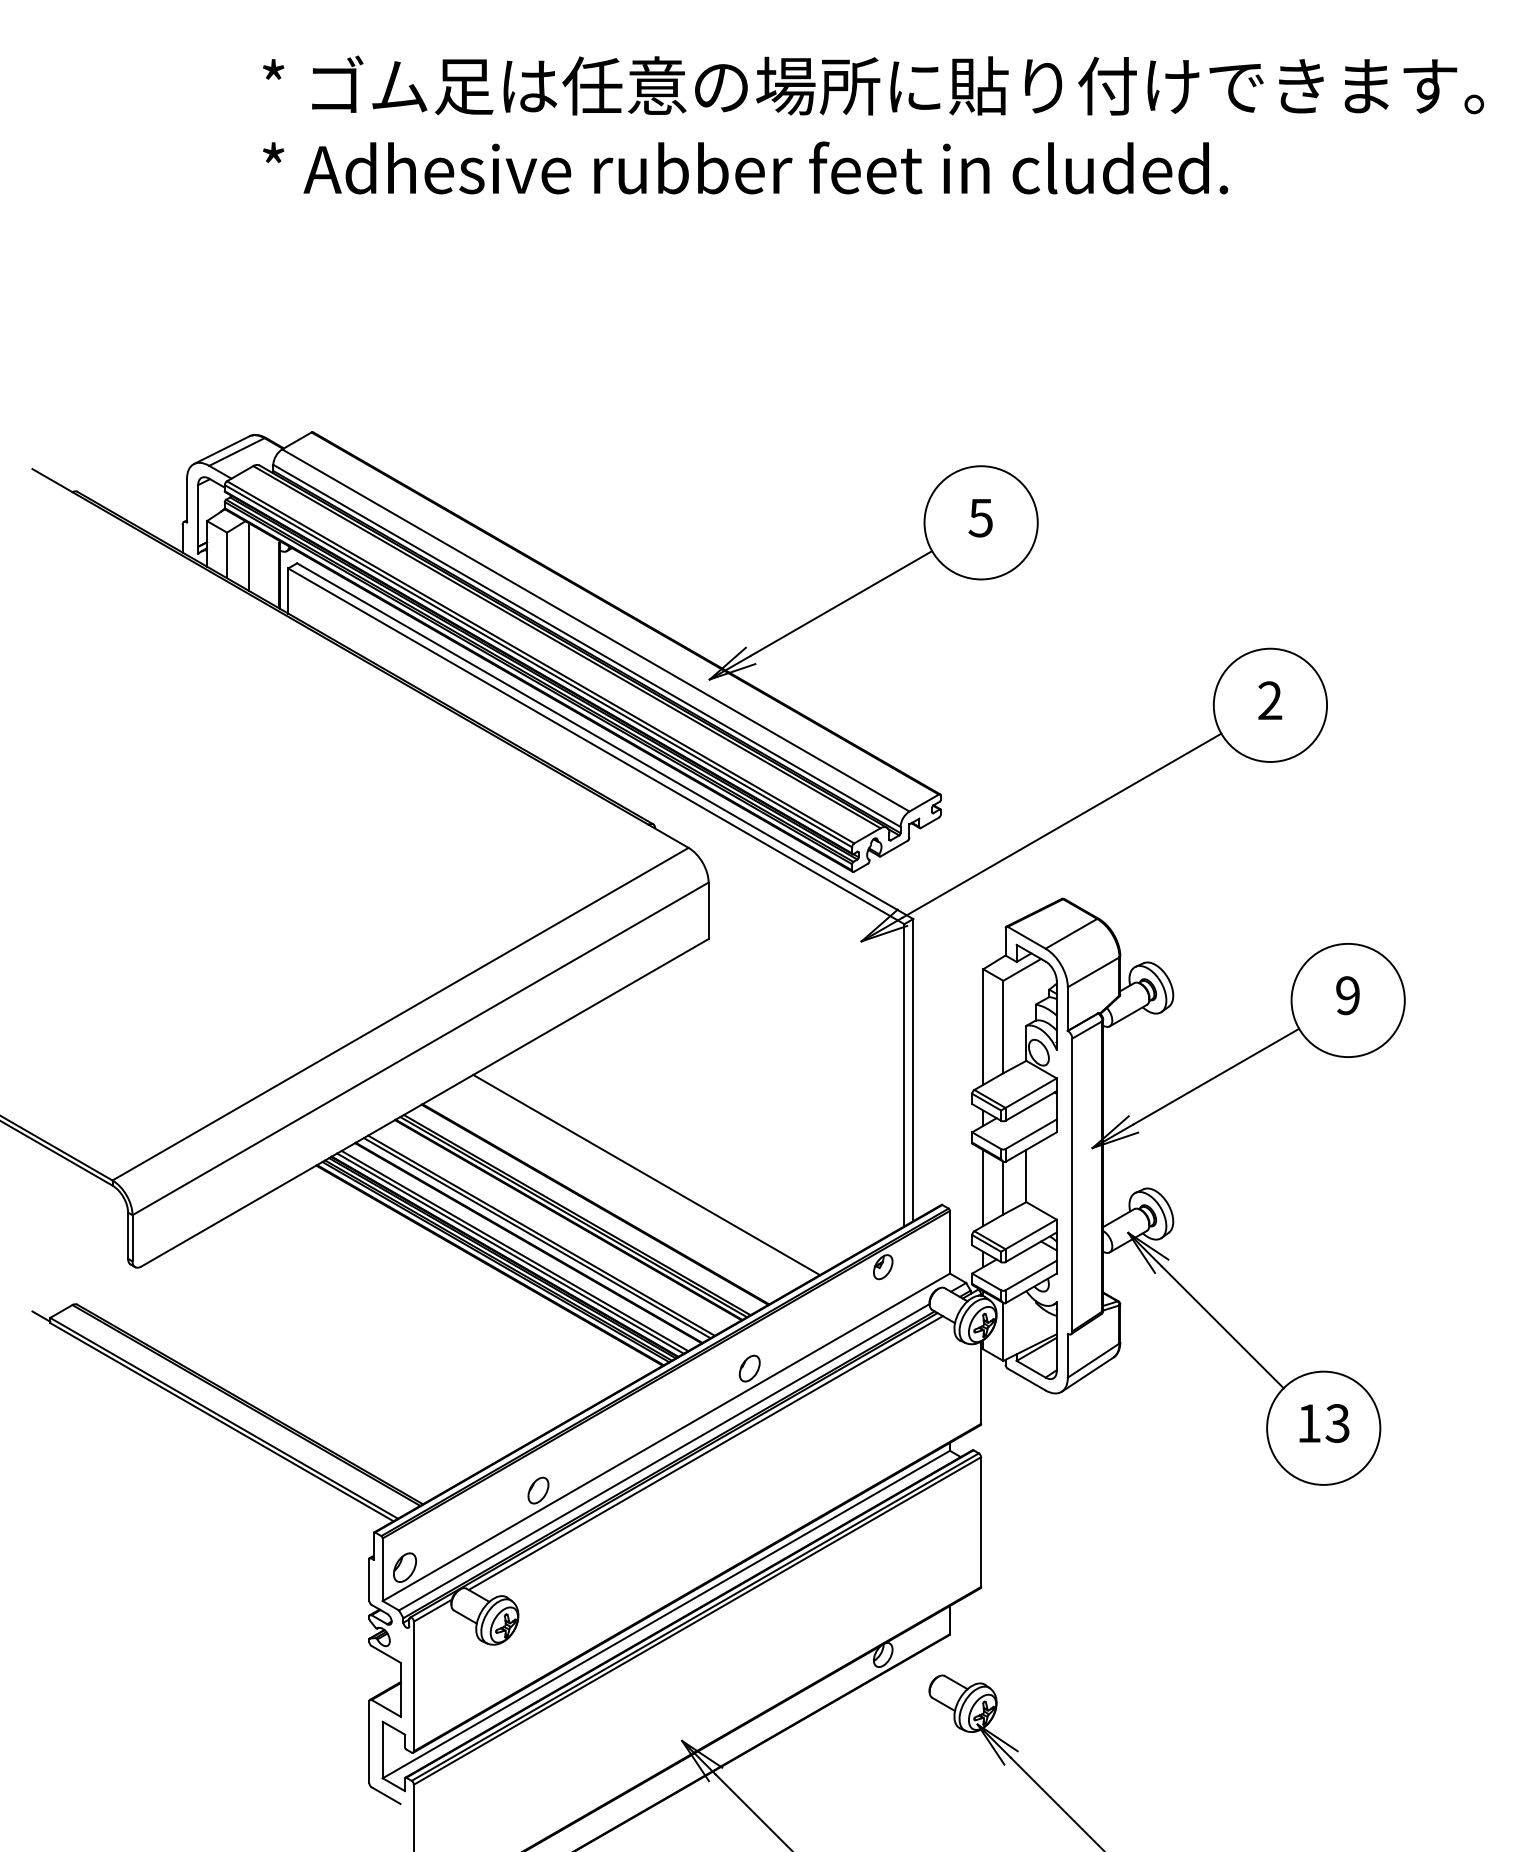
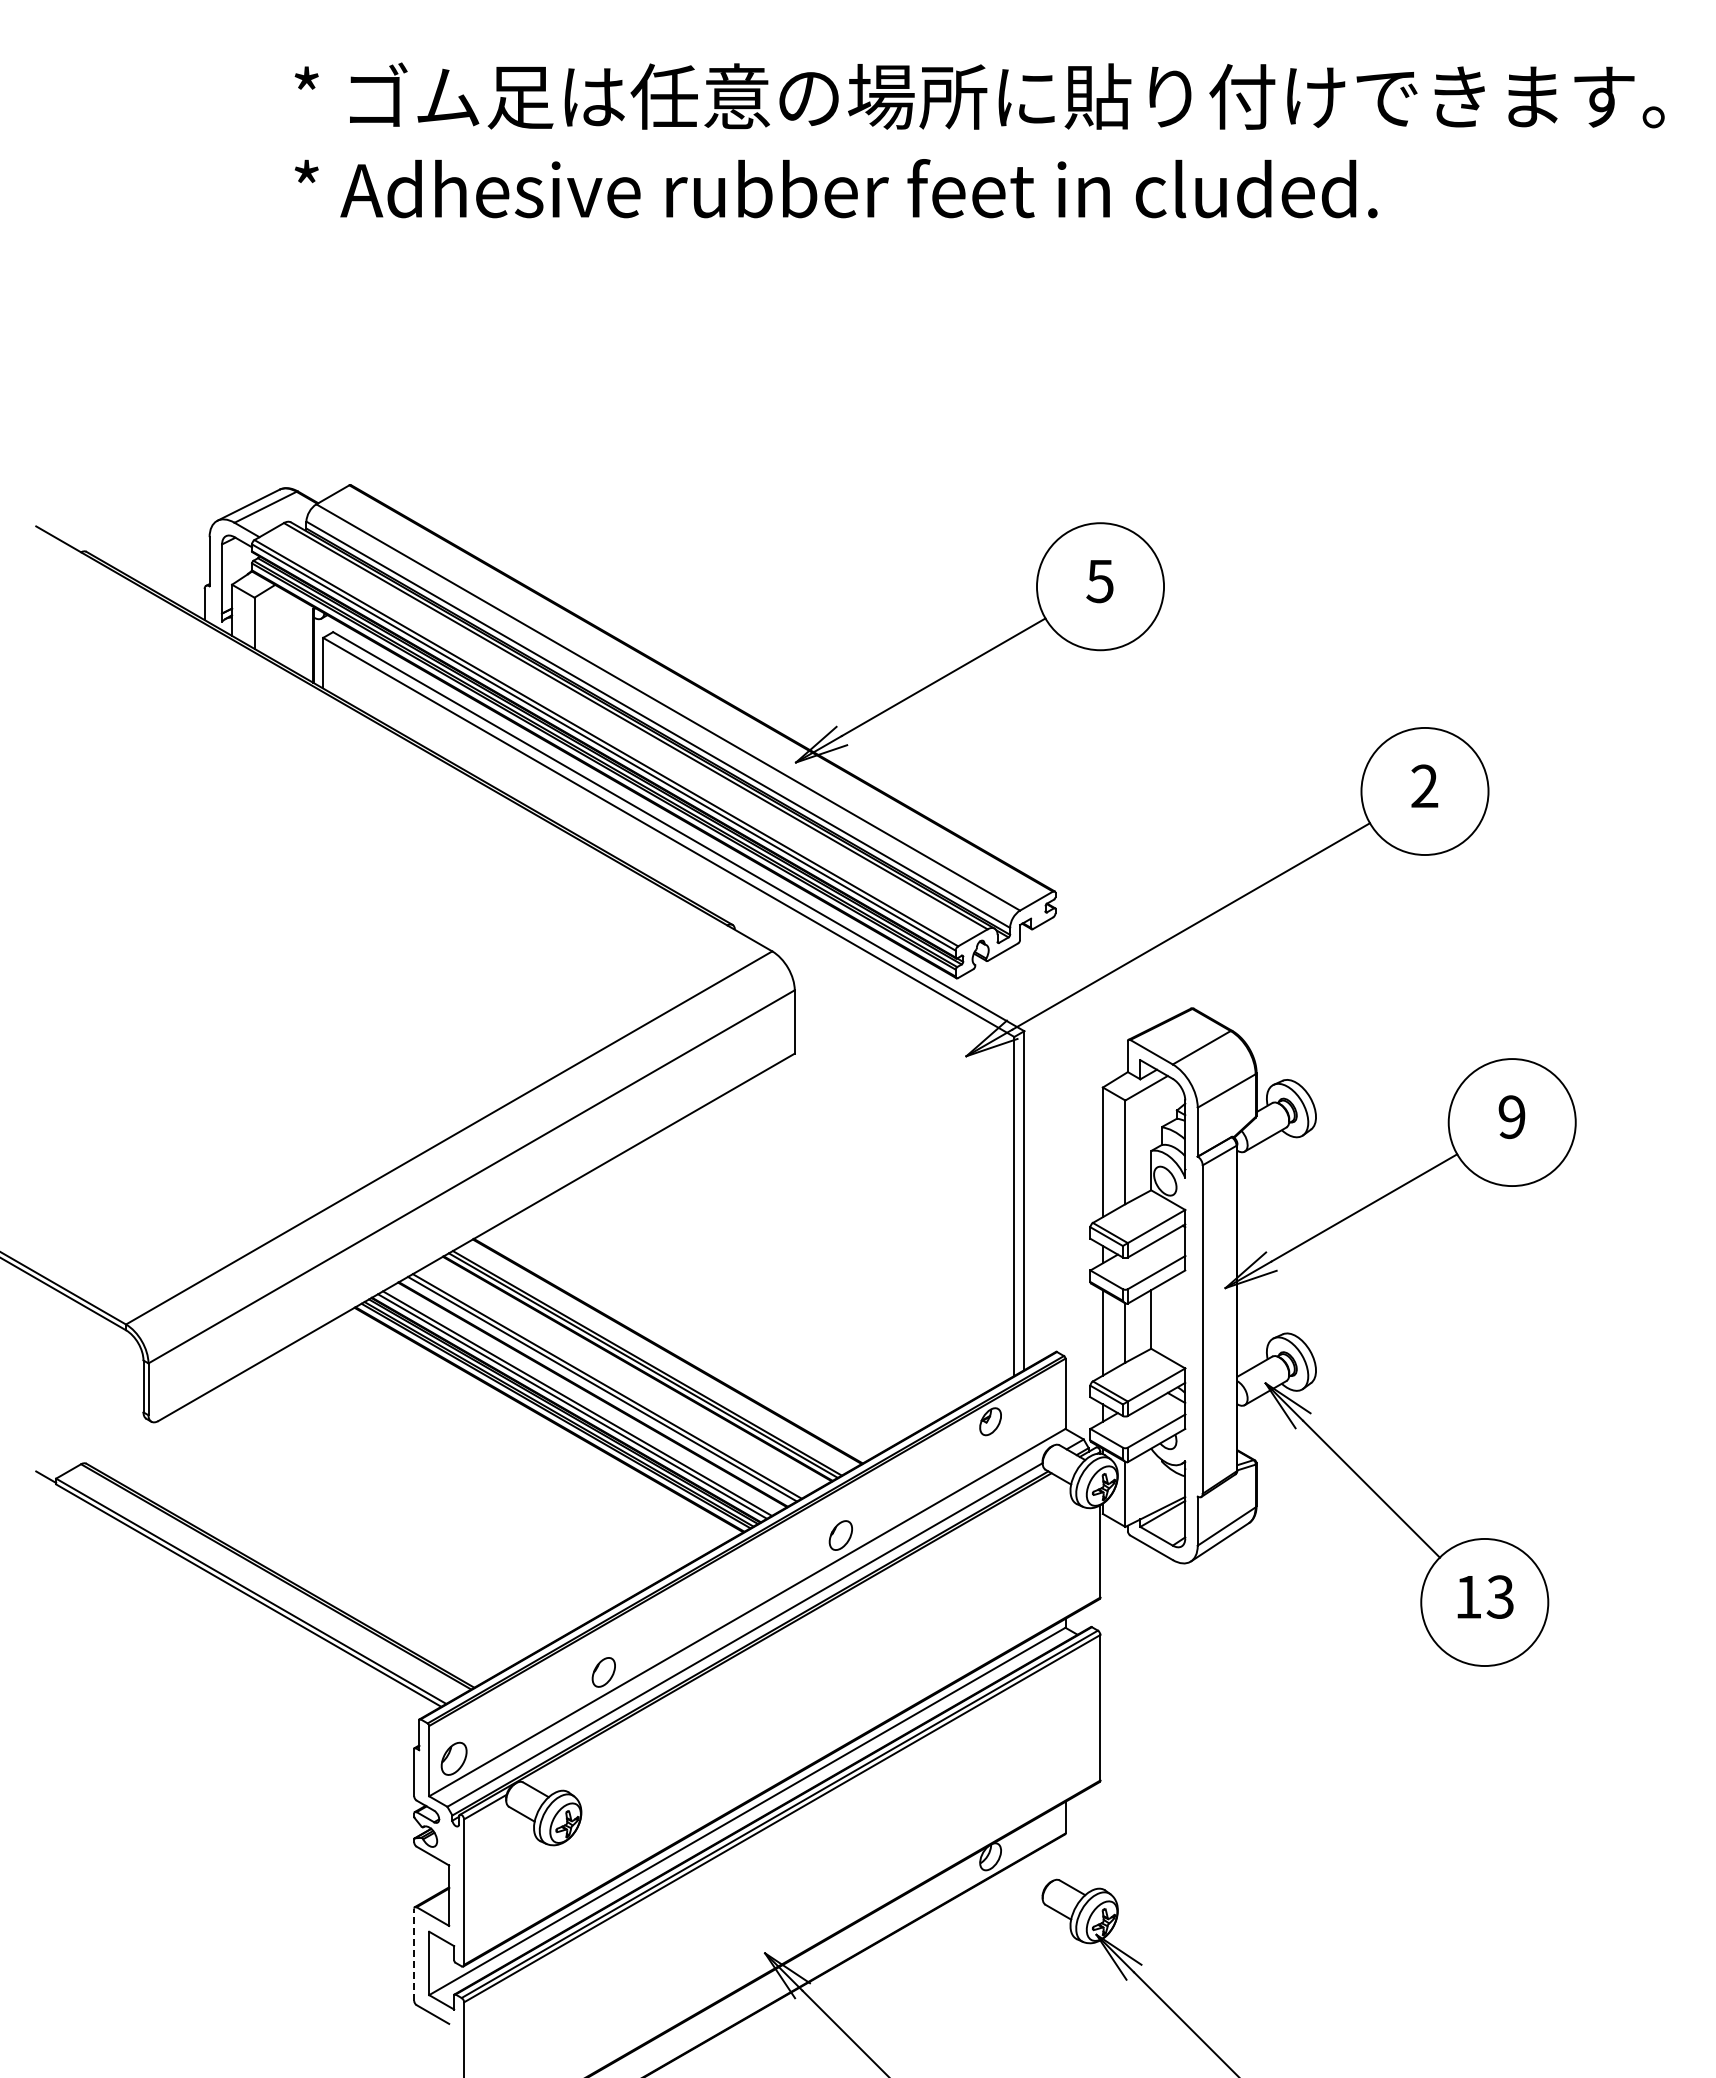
line: (249, 557) -> (279, 625), removed
line: (645, 1175) -> (724, 1318), removed
line: (705, 1452) -> (791, 1629), removed
line: (369, 1742) -> (414, 1954), solid -> dashed

